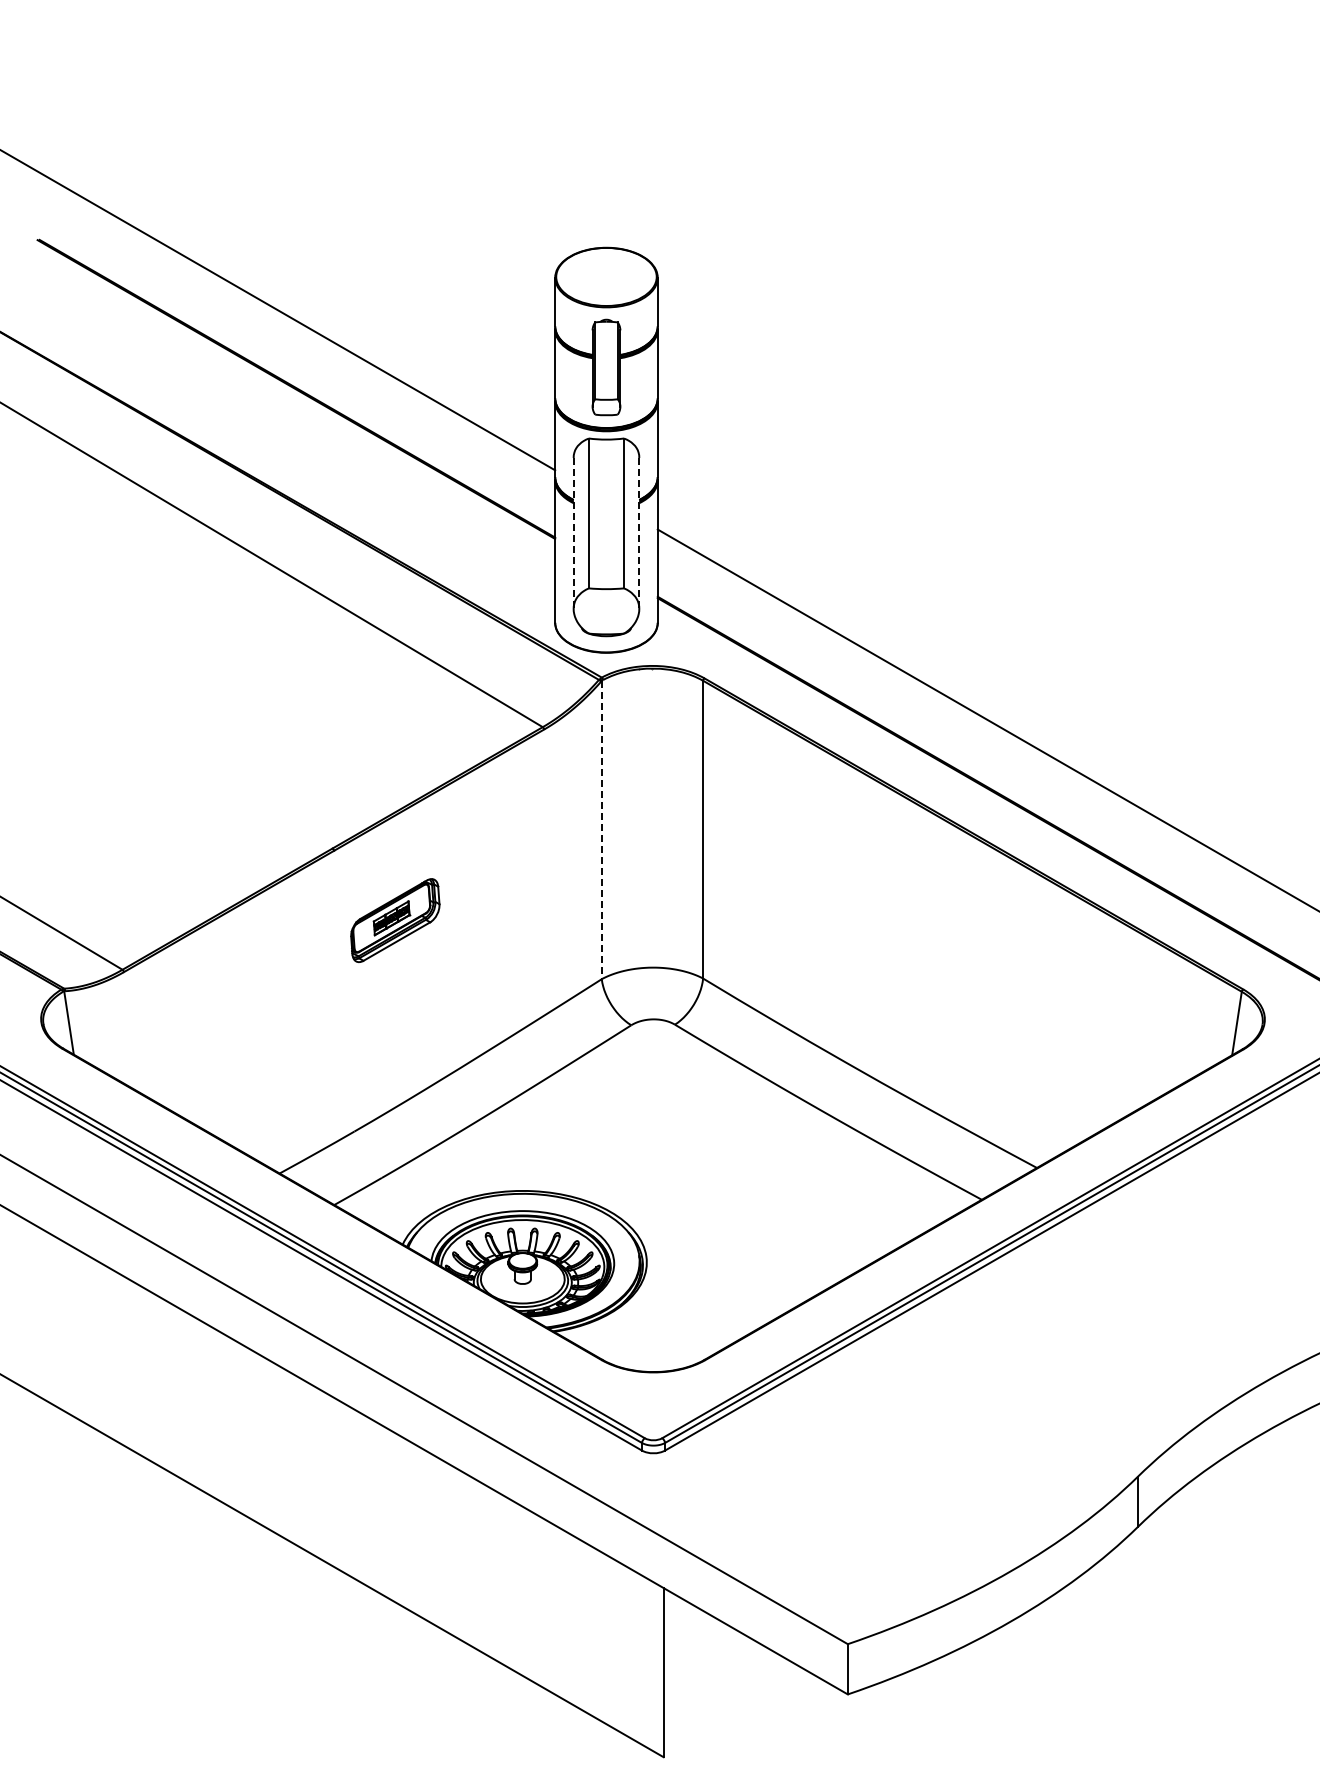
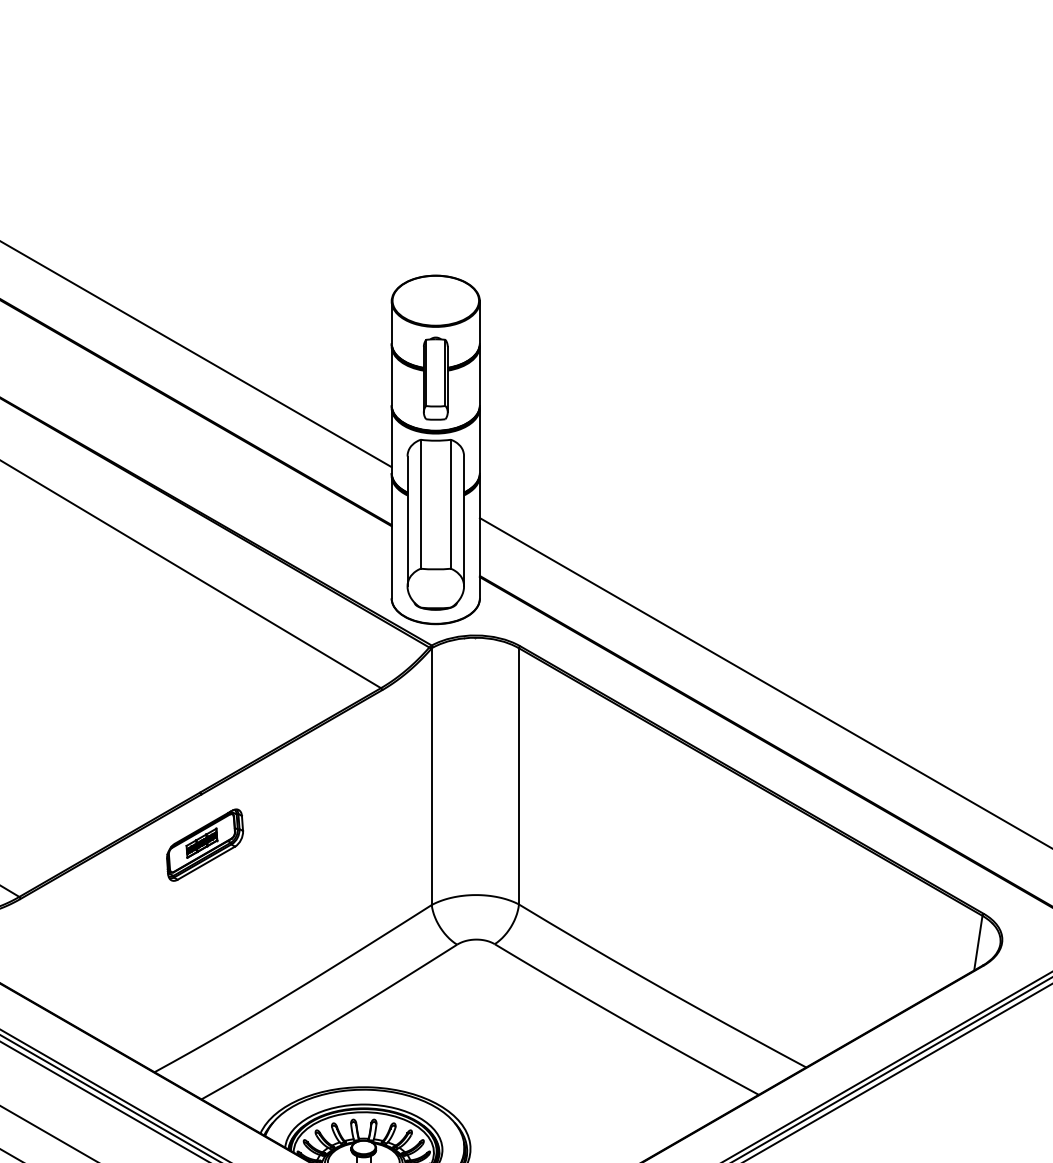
line: (573, 533) -> (407, 521), dashed -> solid
line: (639, 533) -> (464, 521), dashed -> solid
line: (601, 830) -> (431, 777), dashed -> solid
part: (395, 920) -> (205, 845), moved

